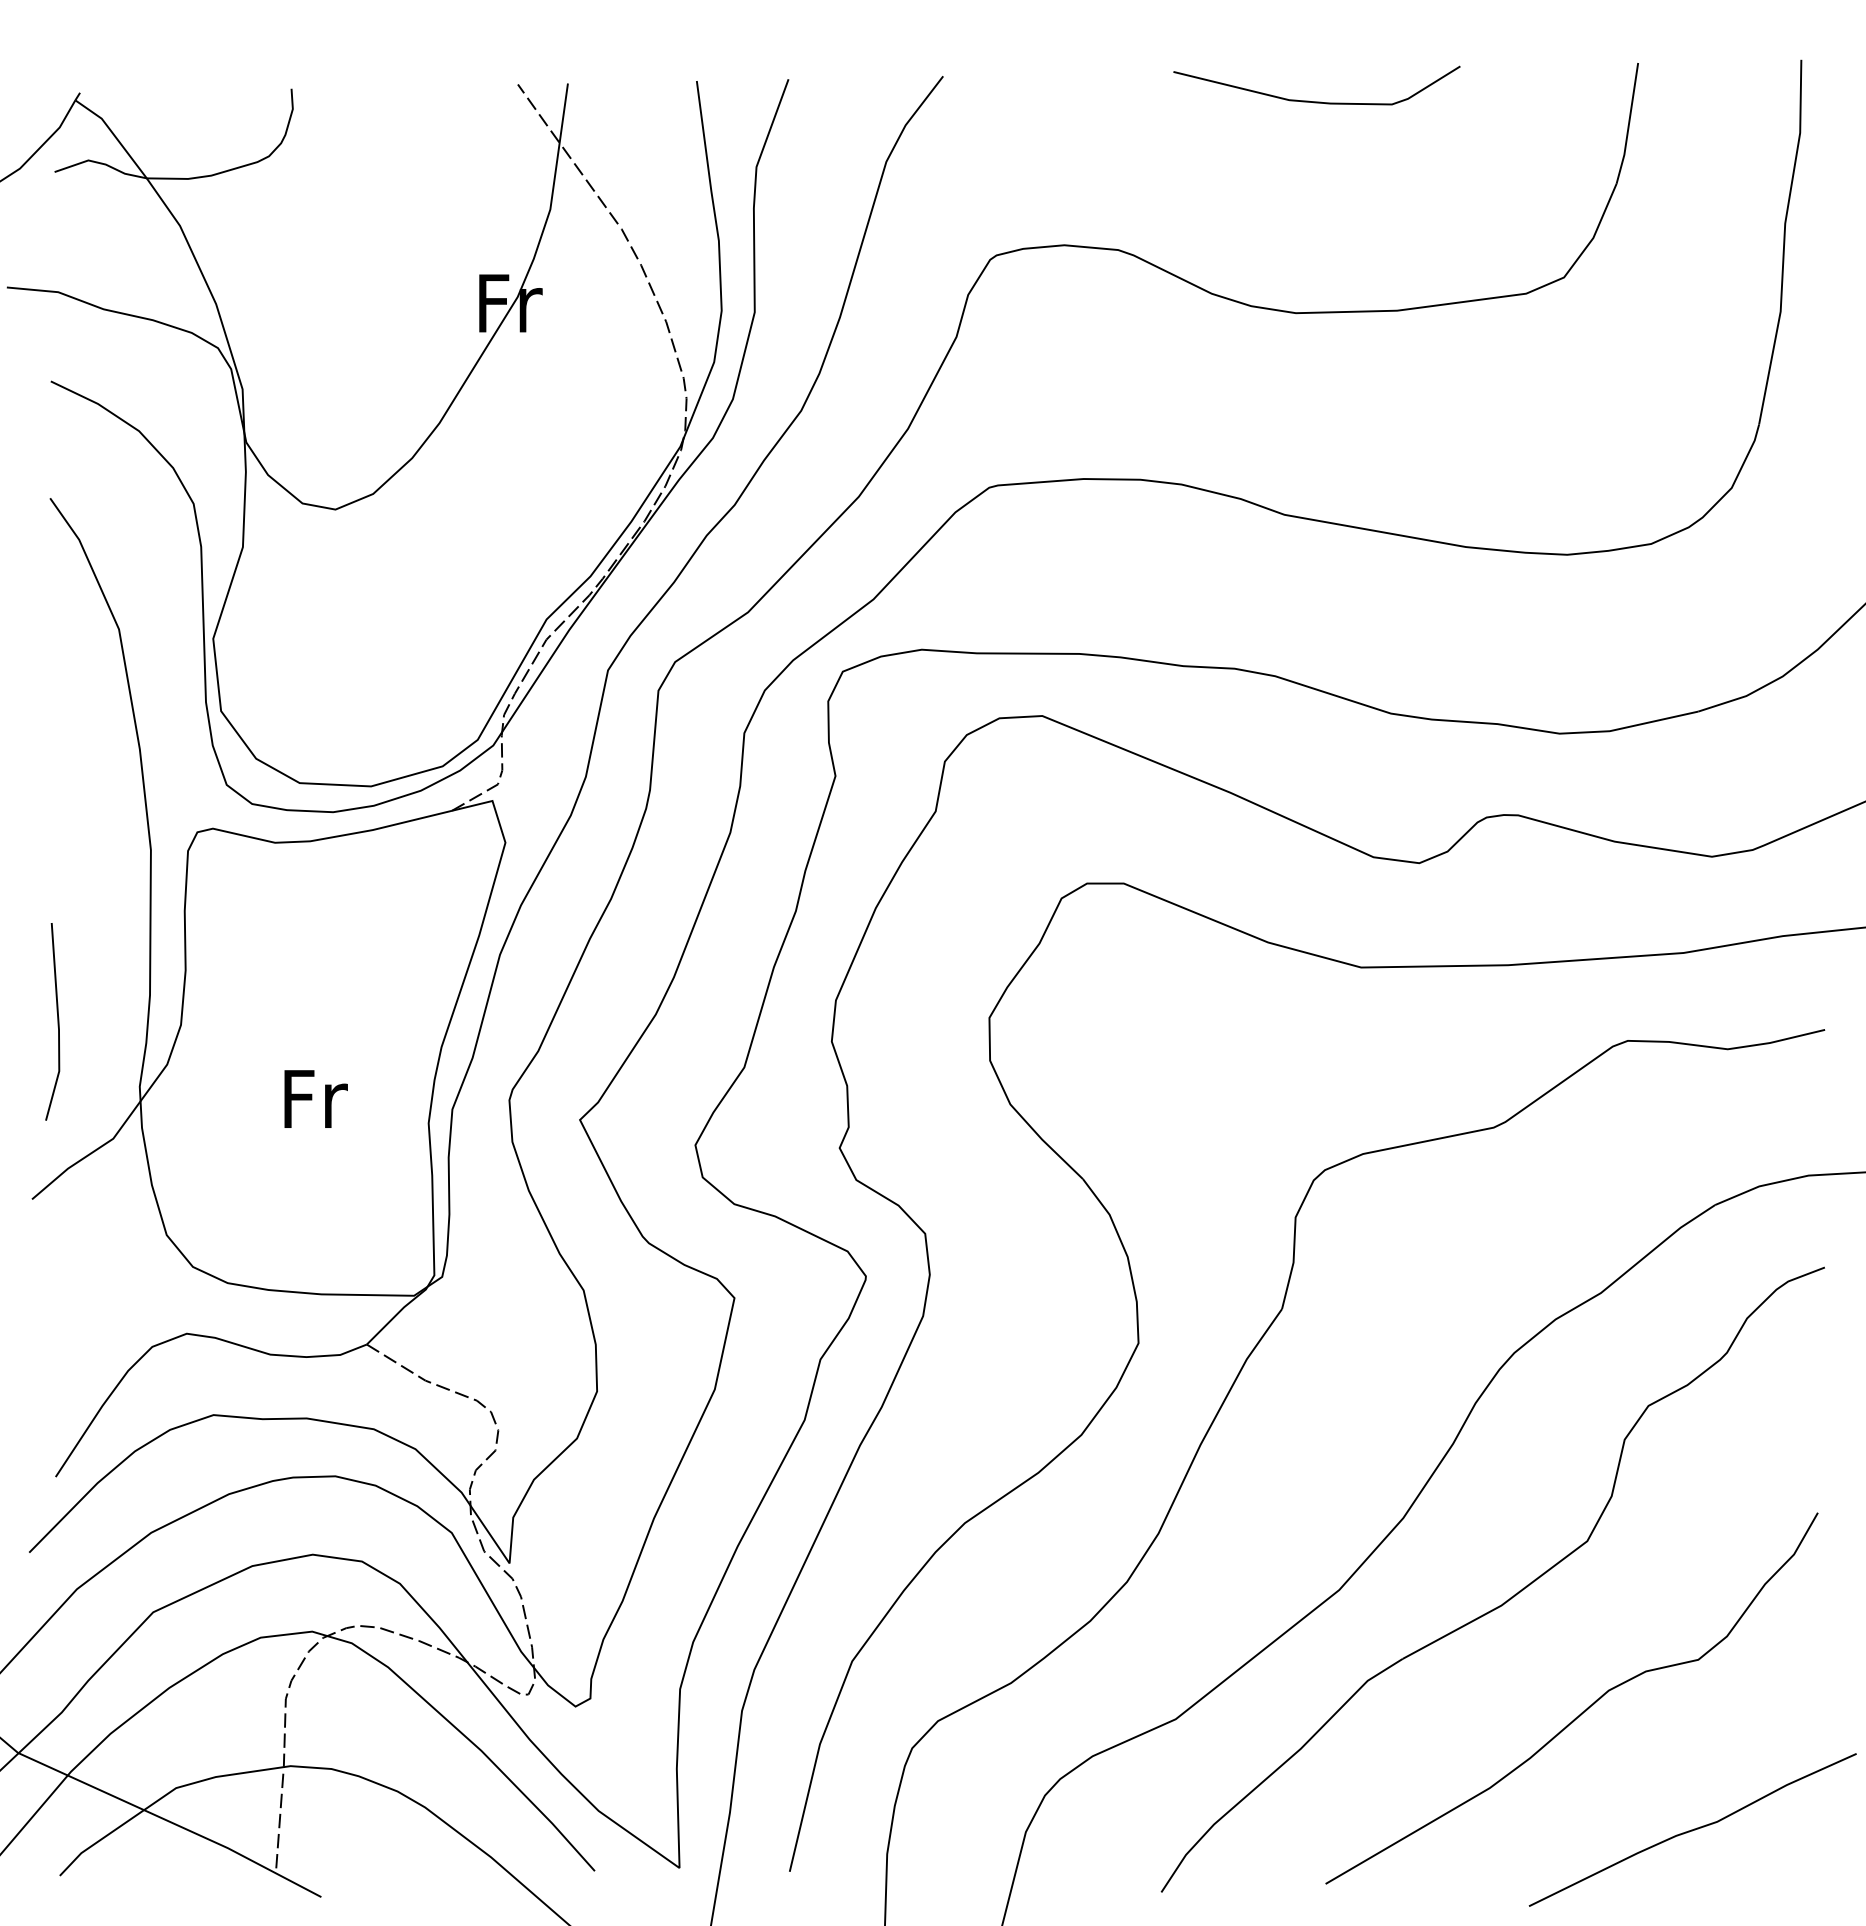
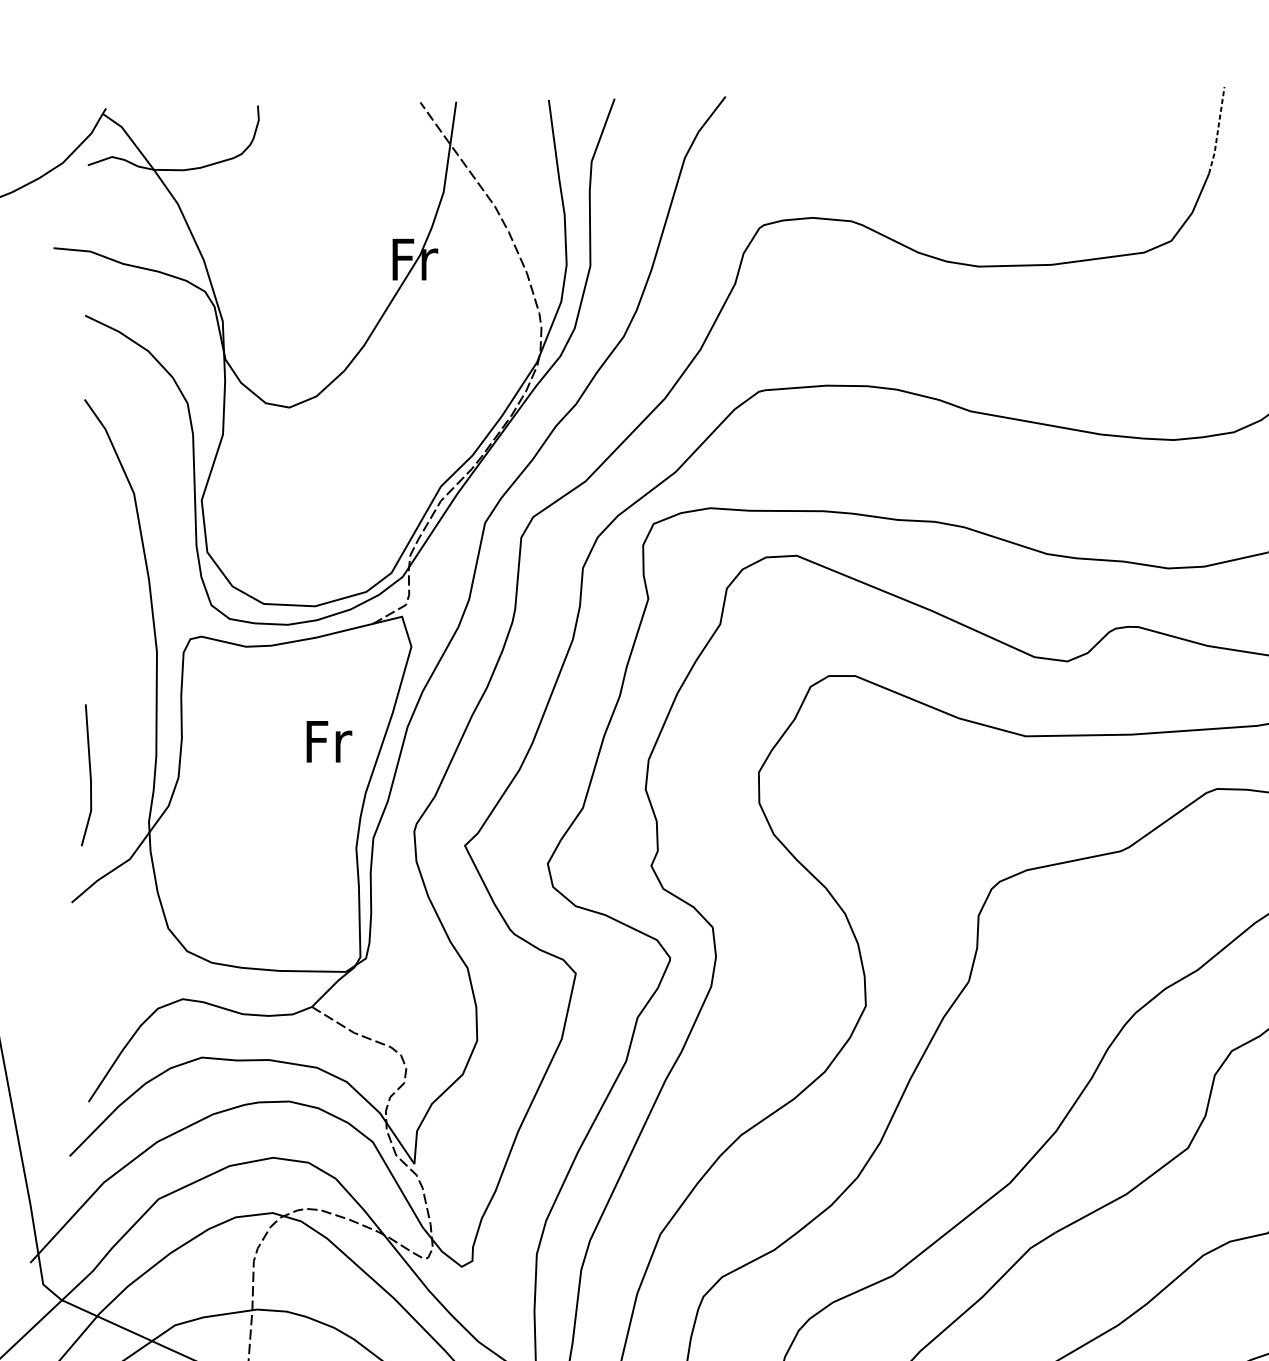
curve: (1316, 101) -> (993, 114), removed
line: (1628, 124) -> (1217, 131), solid -> dashed
text: (315, 1098) -> (328, 741), moved

